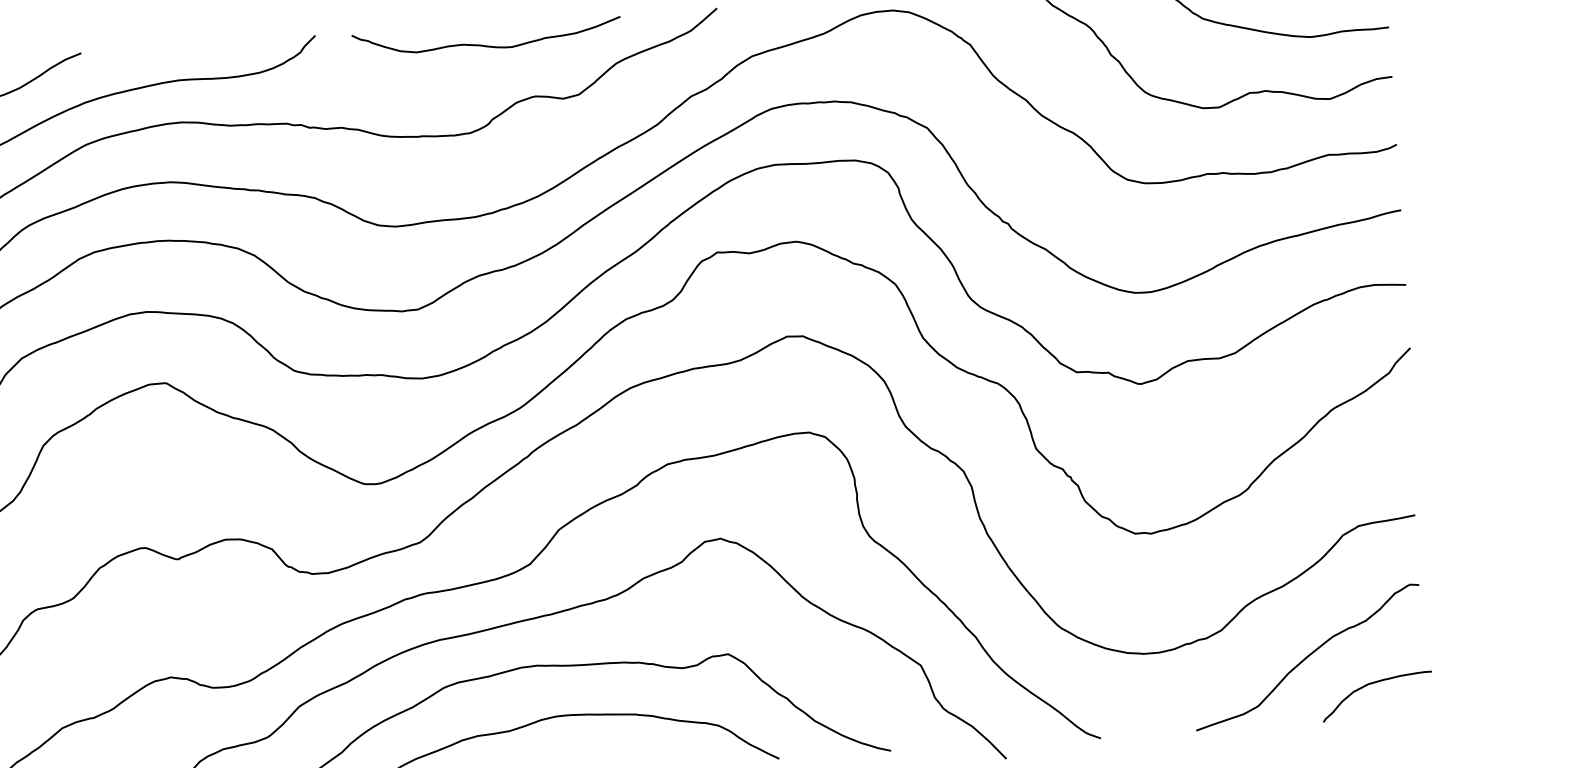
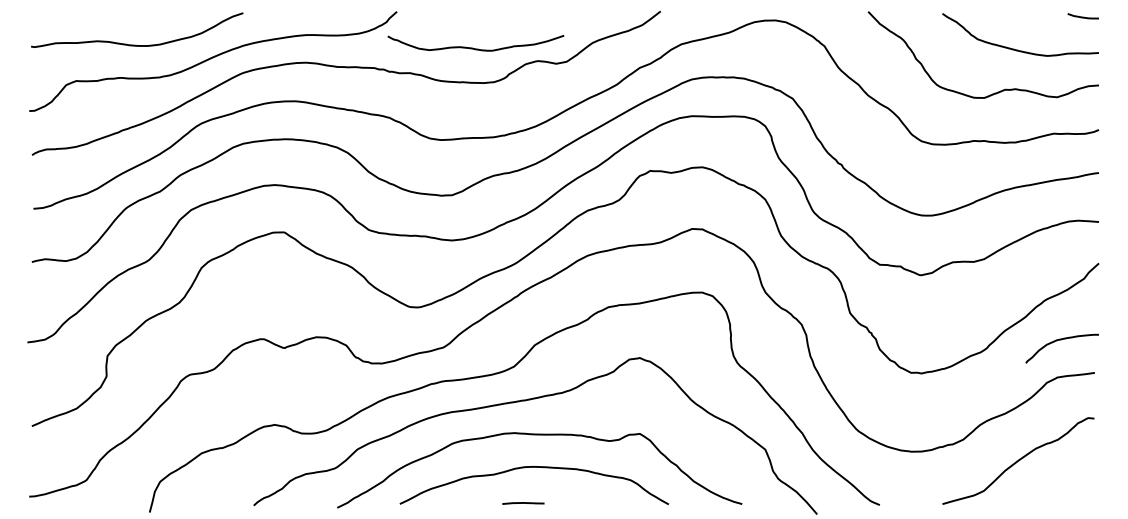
curve: (483, 43) -> (473, 47), moved
curve: (1375, 684) -> (1061, 340), moved

